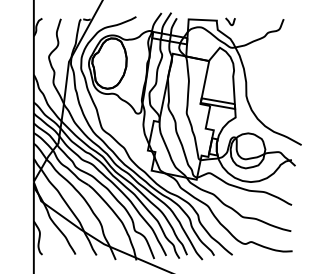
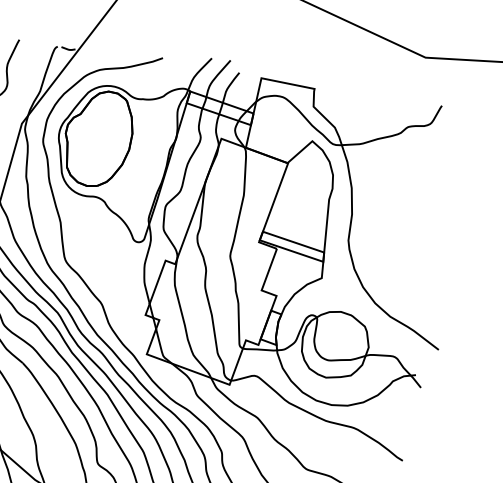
curve: (229, 21) -> (338, 94), removed

